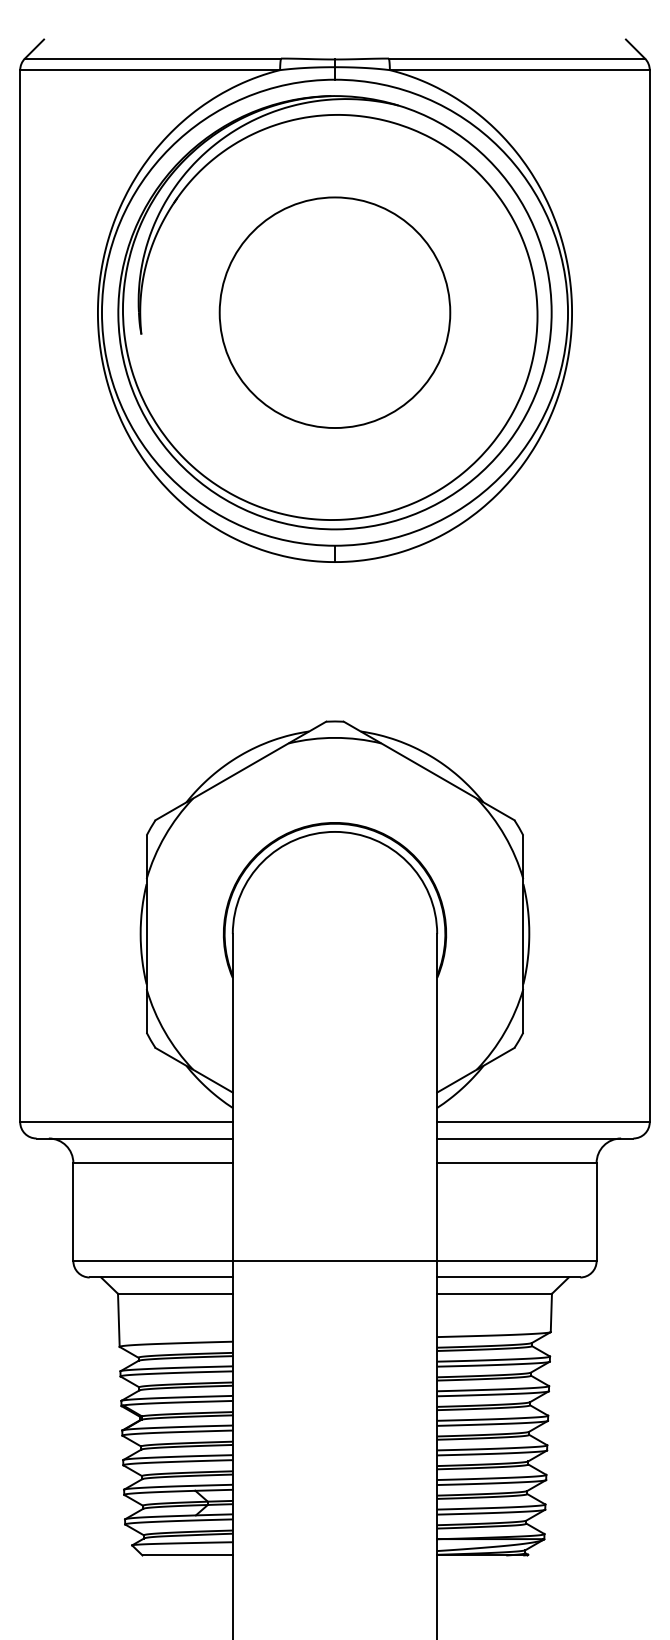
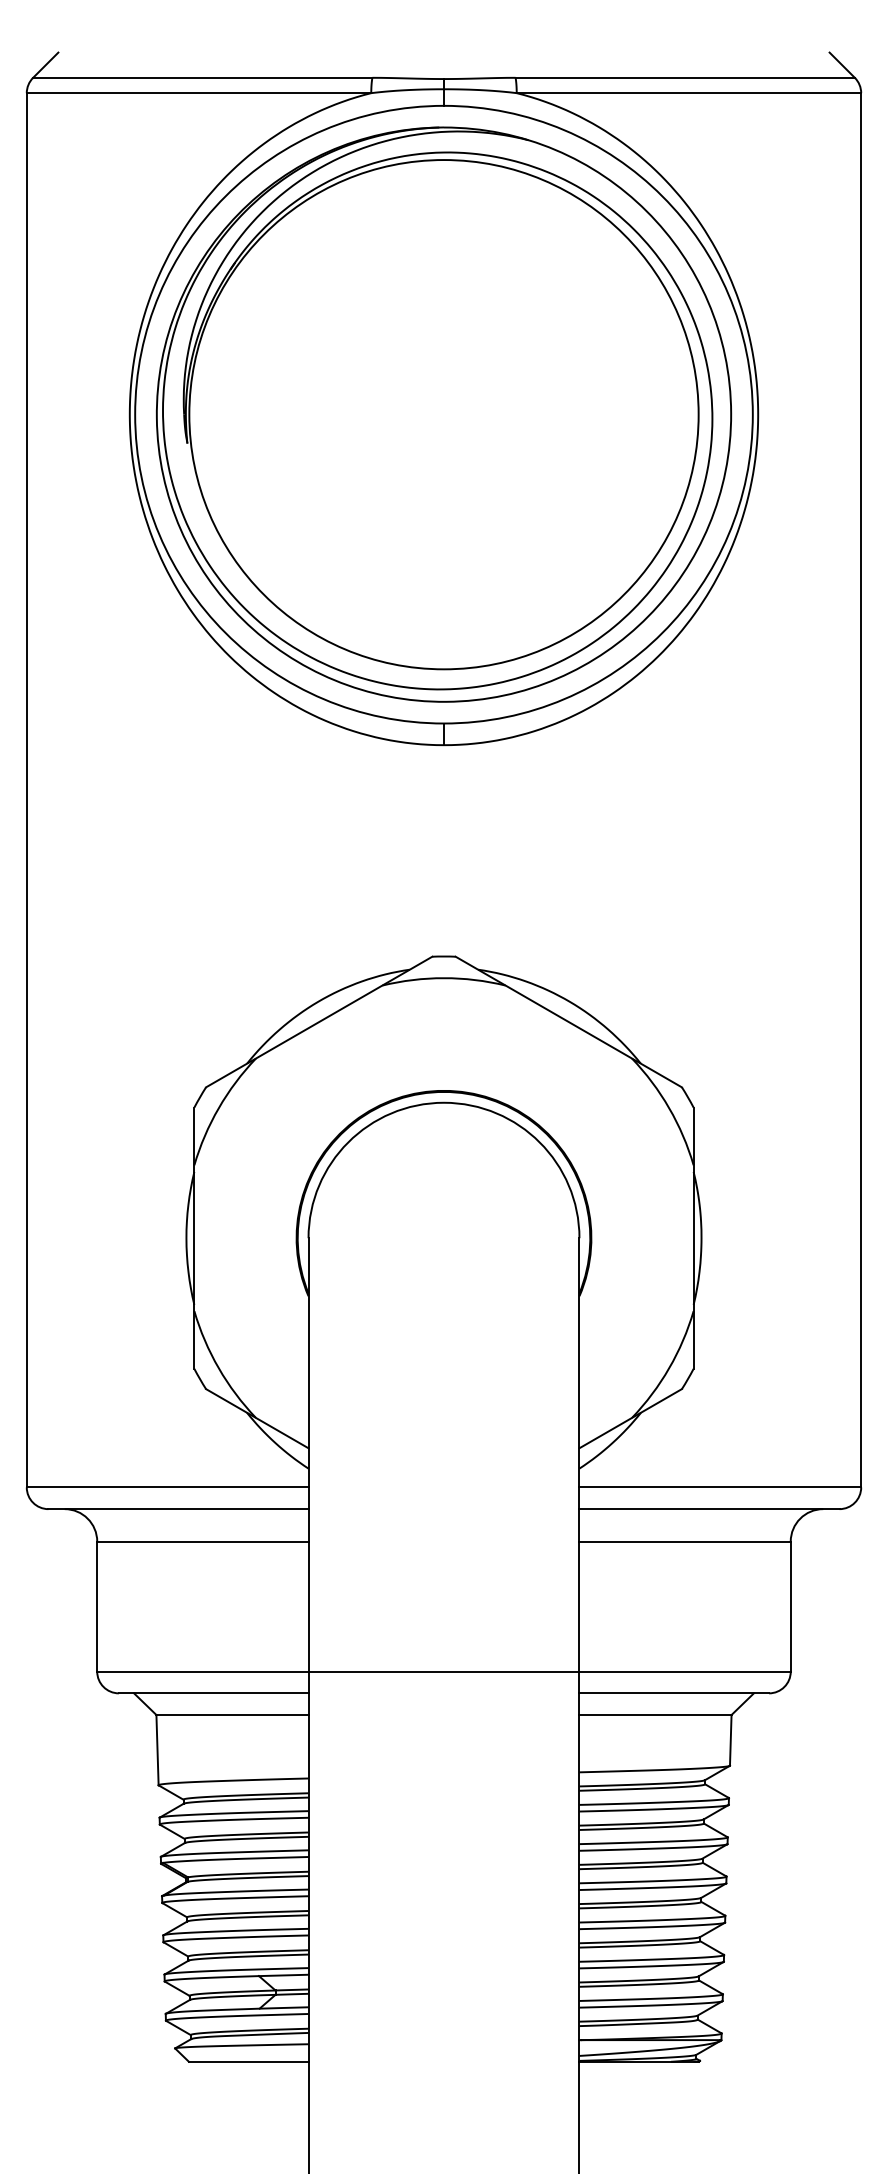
circle: (334, 312) -> (443, 414), size x1.67

